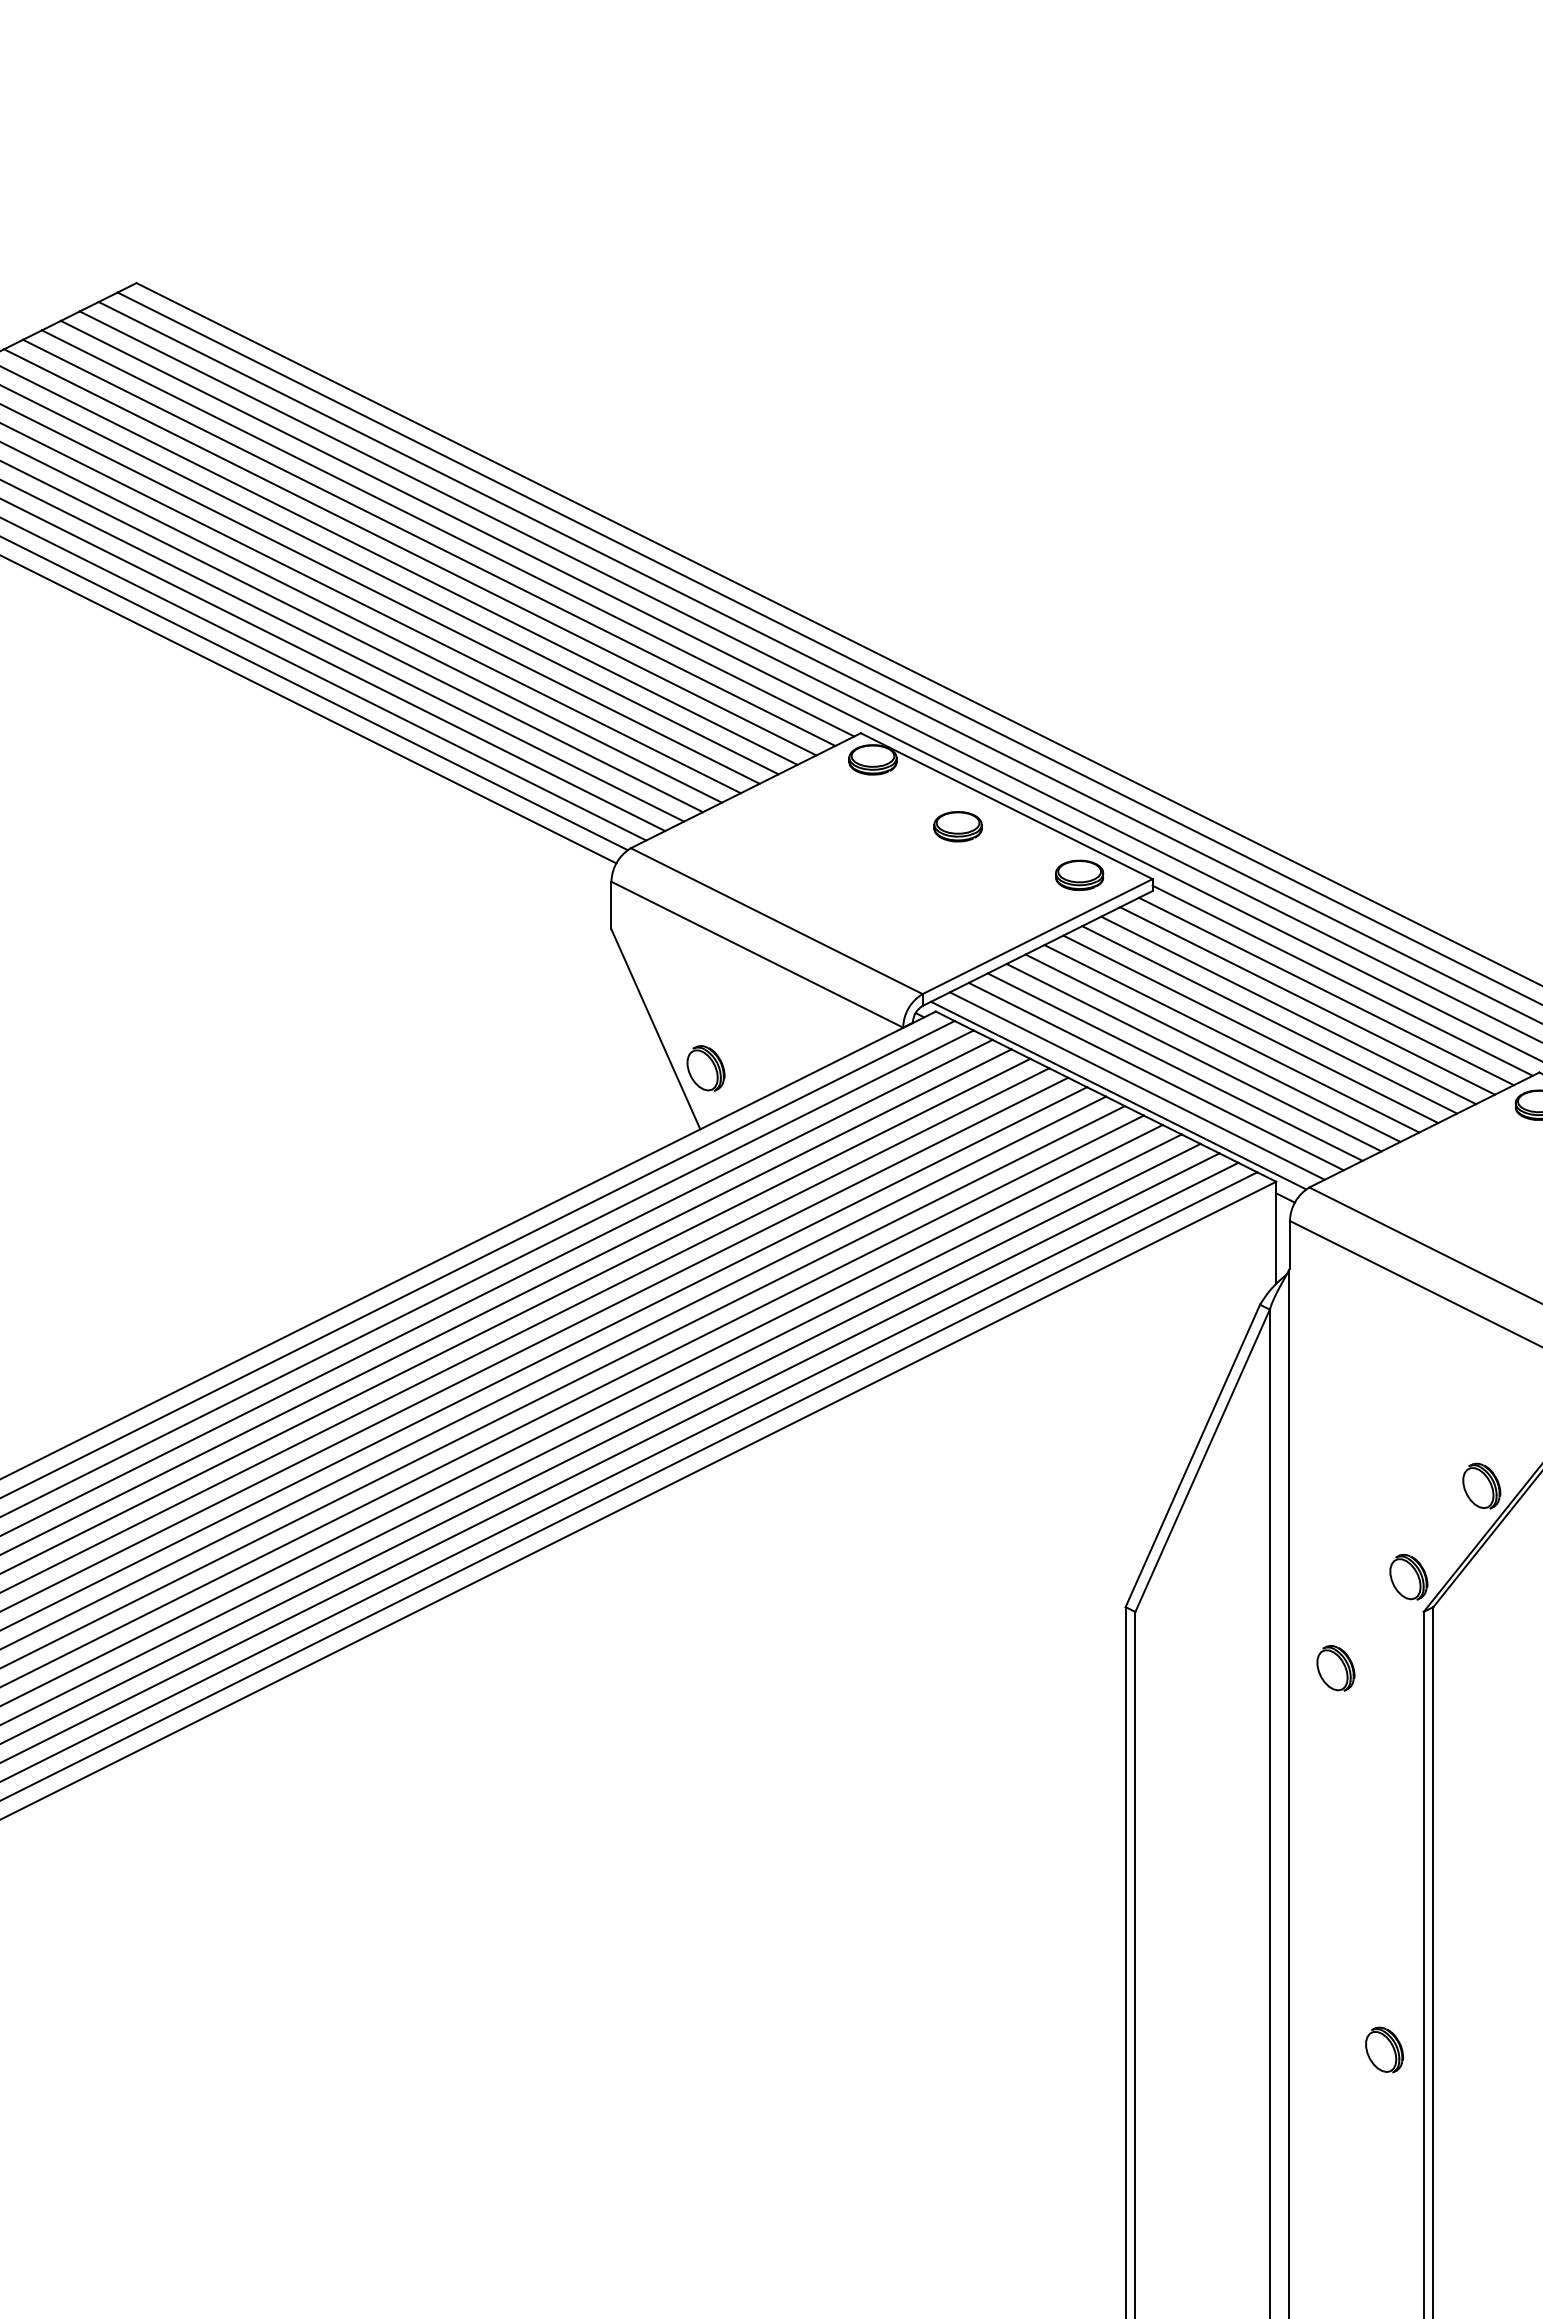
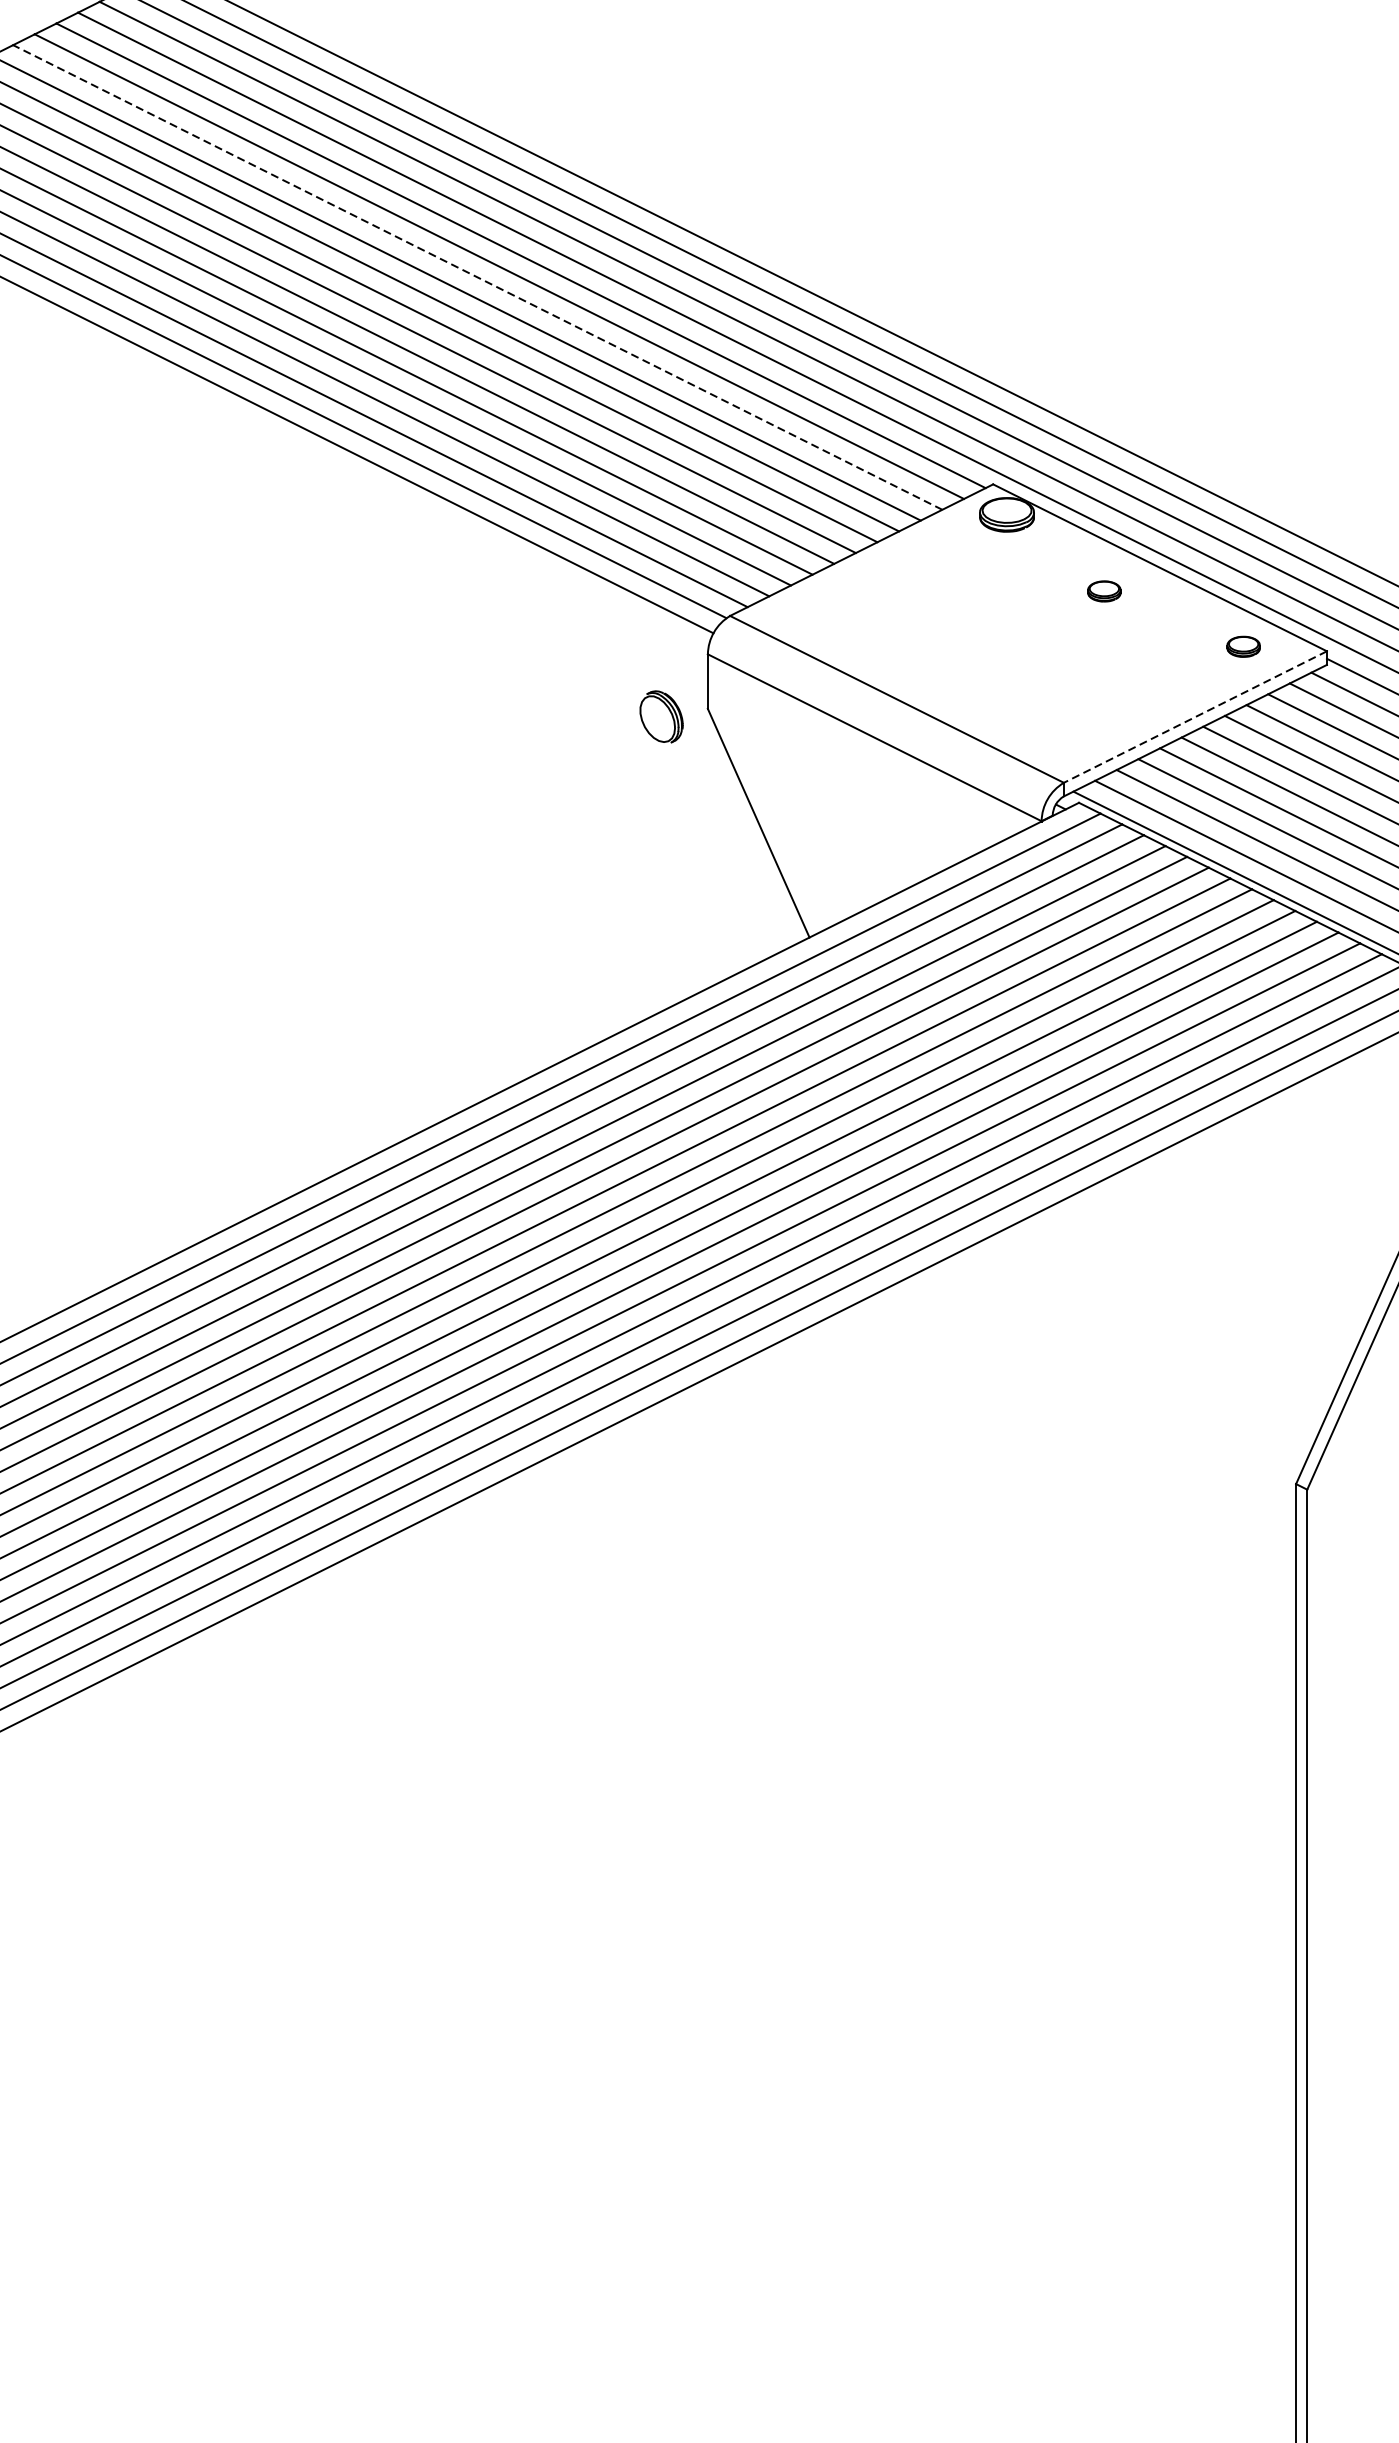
line: (409, 552) -> (476, 277), solid -> dashed
part: (957, 826) -> (1103, 591), size x0.6
part: (1079, 874) -> (1243, 646), size x0.6
line: (1037, 936) -> (1195, 716), solid -> dashed
part: (705, 1068) -> (661, 716), moved

